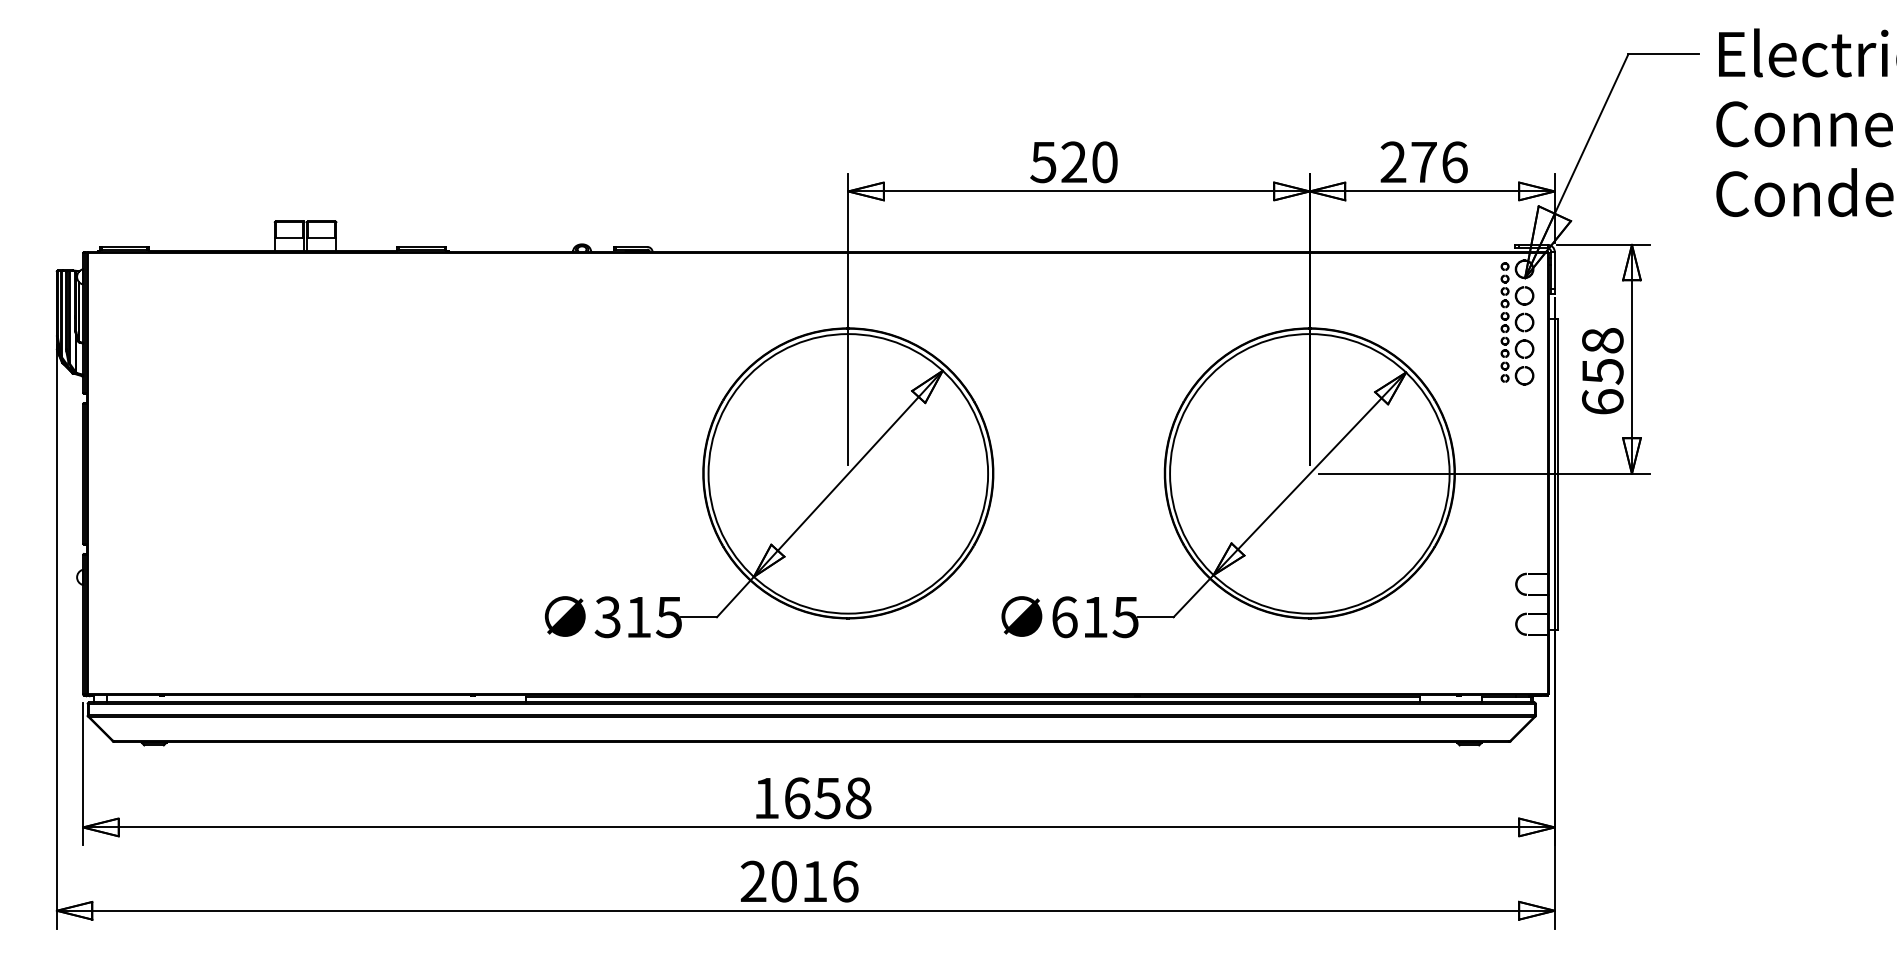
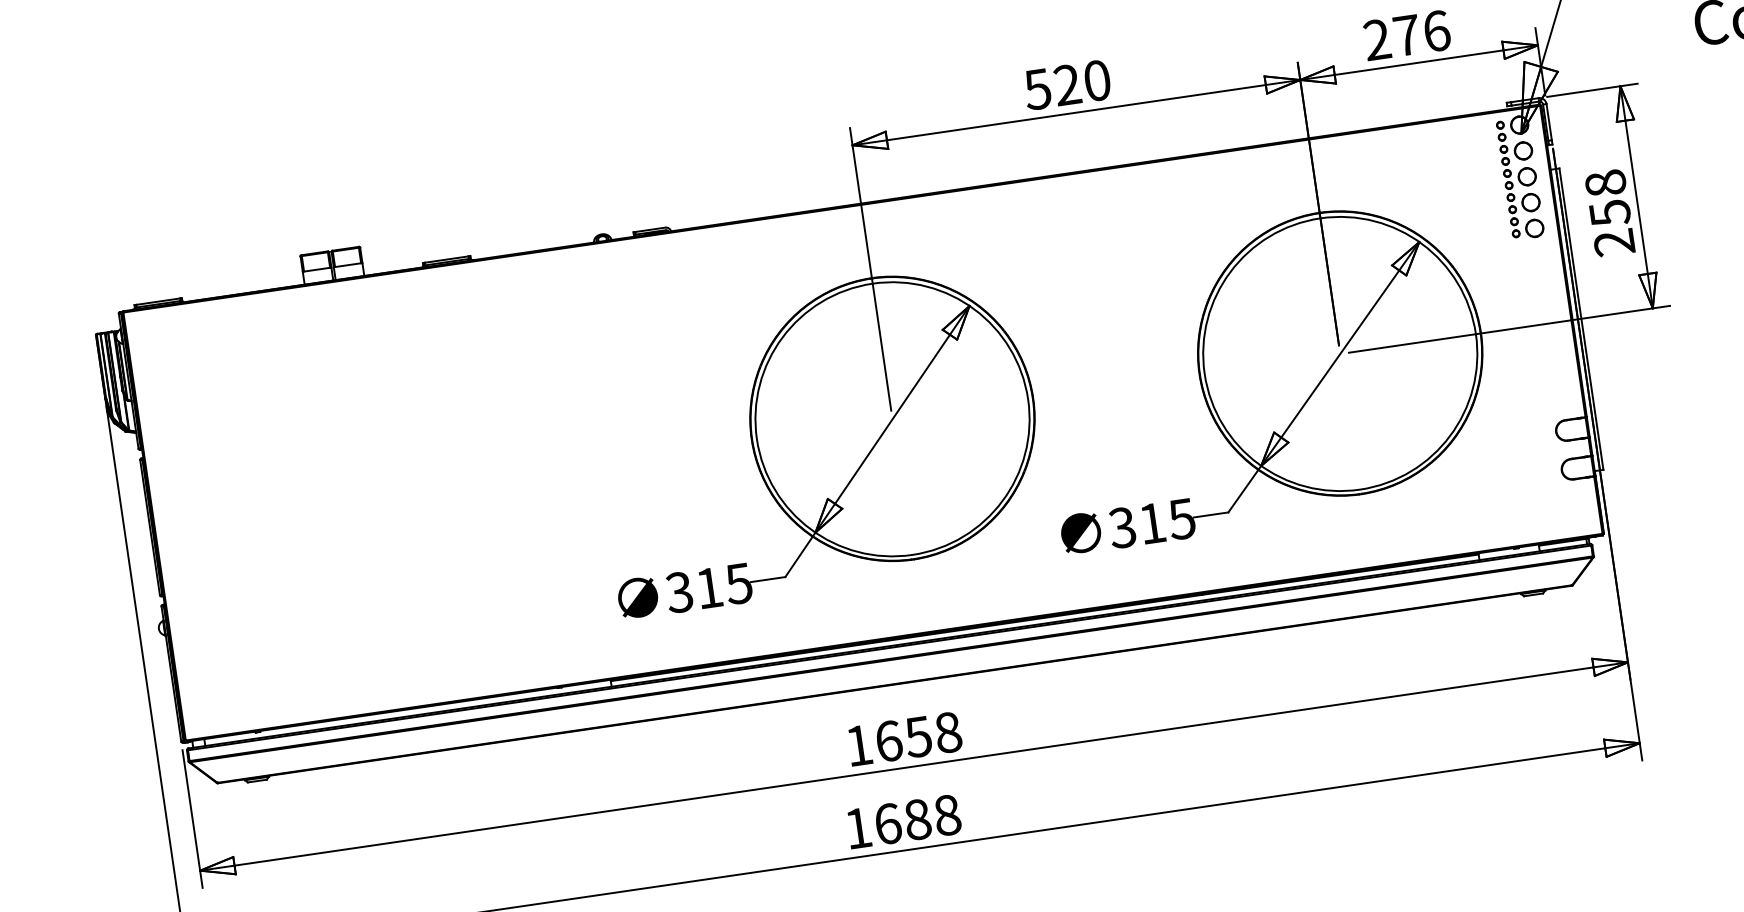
text: (1602, 401) -> (1614, 242), 658 -> 258
text: (1064, 617) -> (1122, 528), 615 -> 315
text: (799, 881) -> (902, 821), 2016 -> 1688

